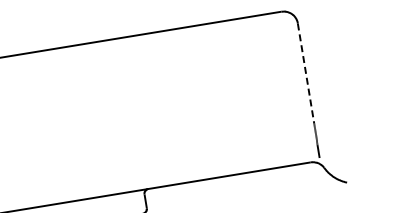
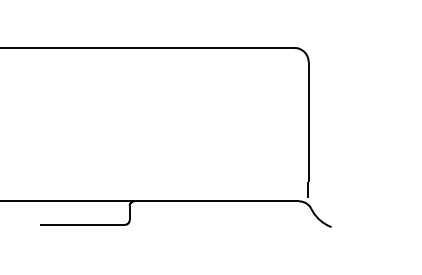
line: (305, 73) -> (308, 112), dashed -> solid

